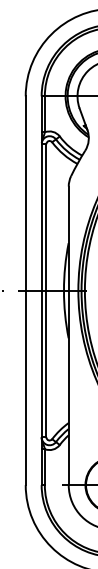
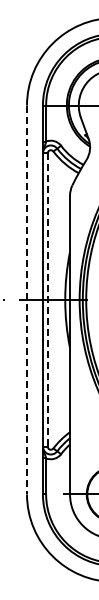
line: (26, 291) -> (27, 300), solid -> dashed
line: (46, 291) -> (47, 300), solid -> dashed

